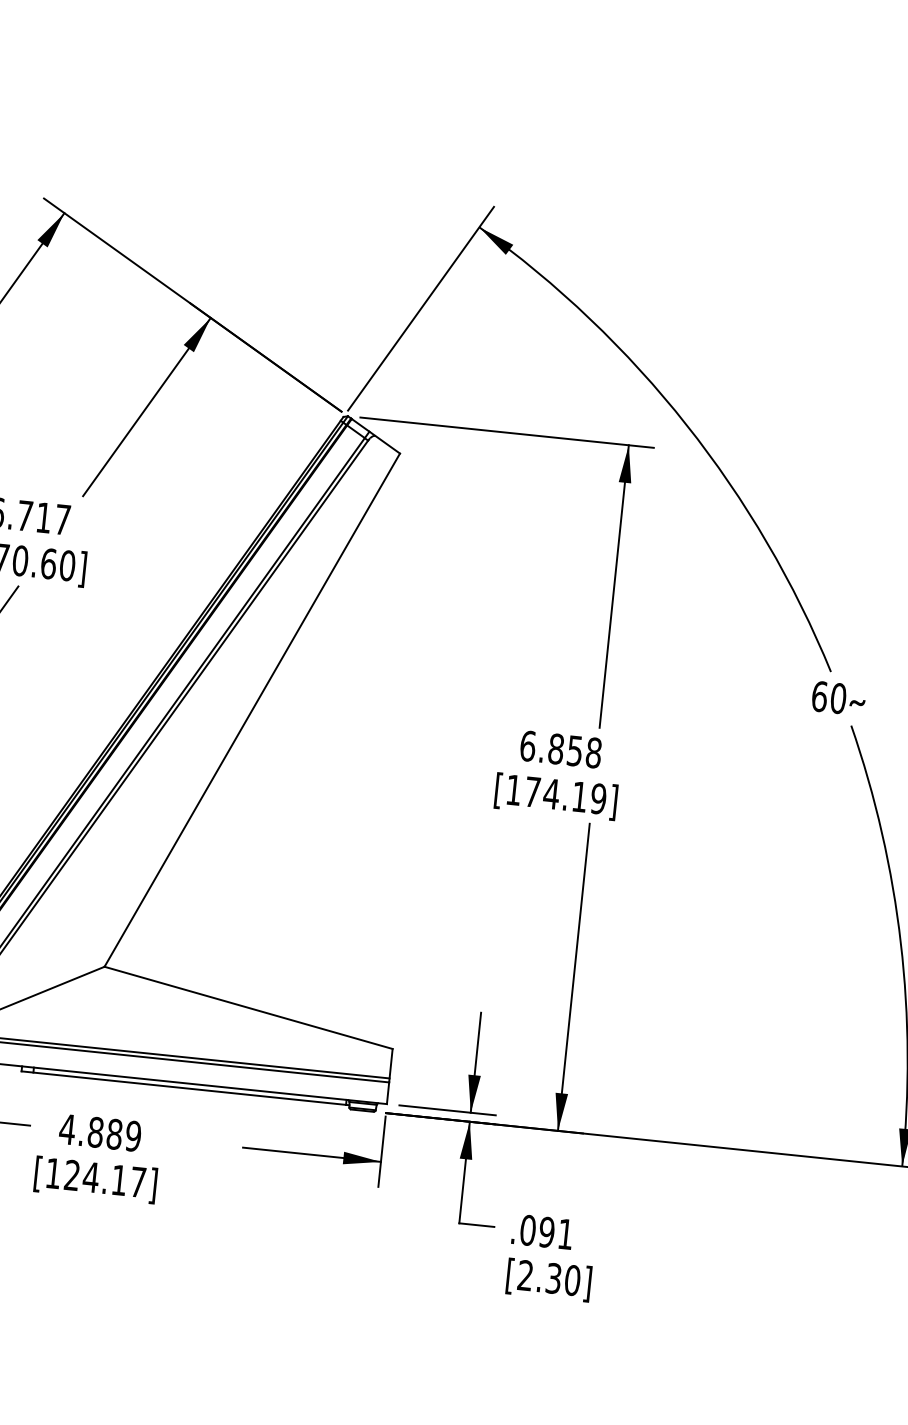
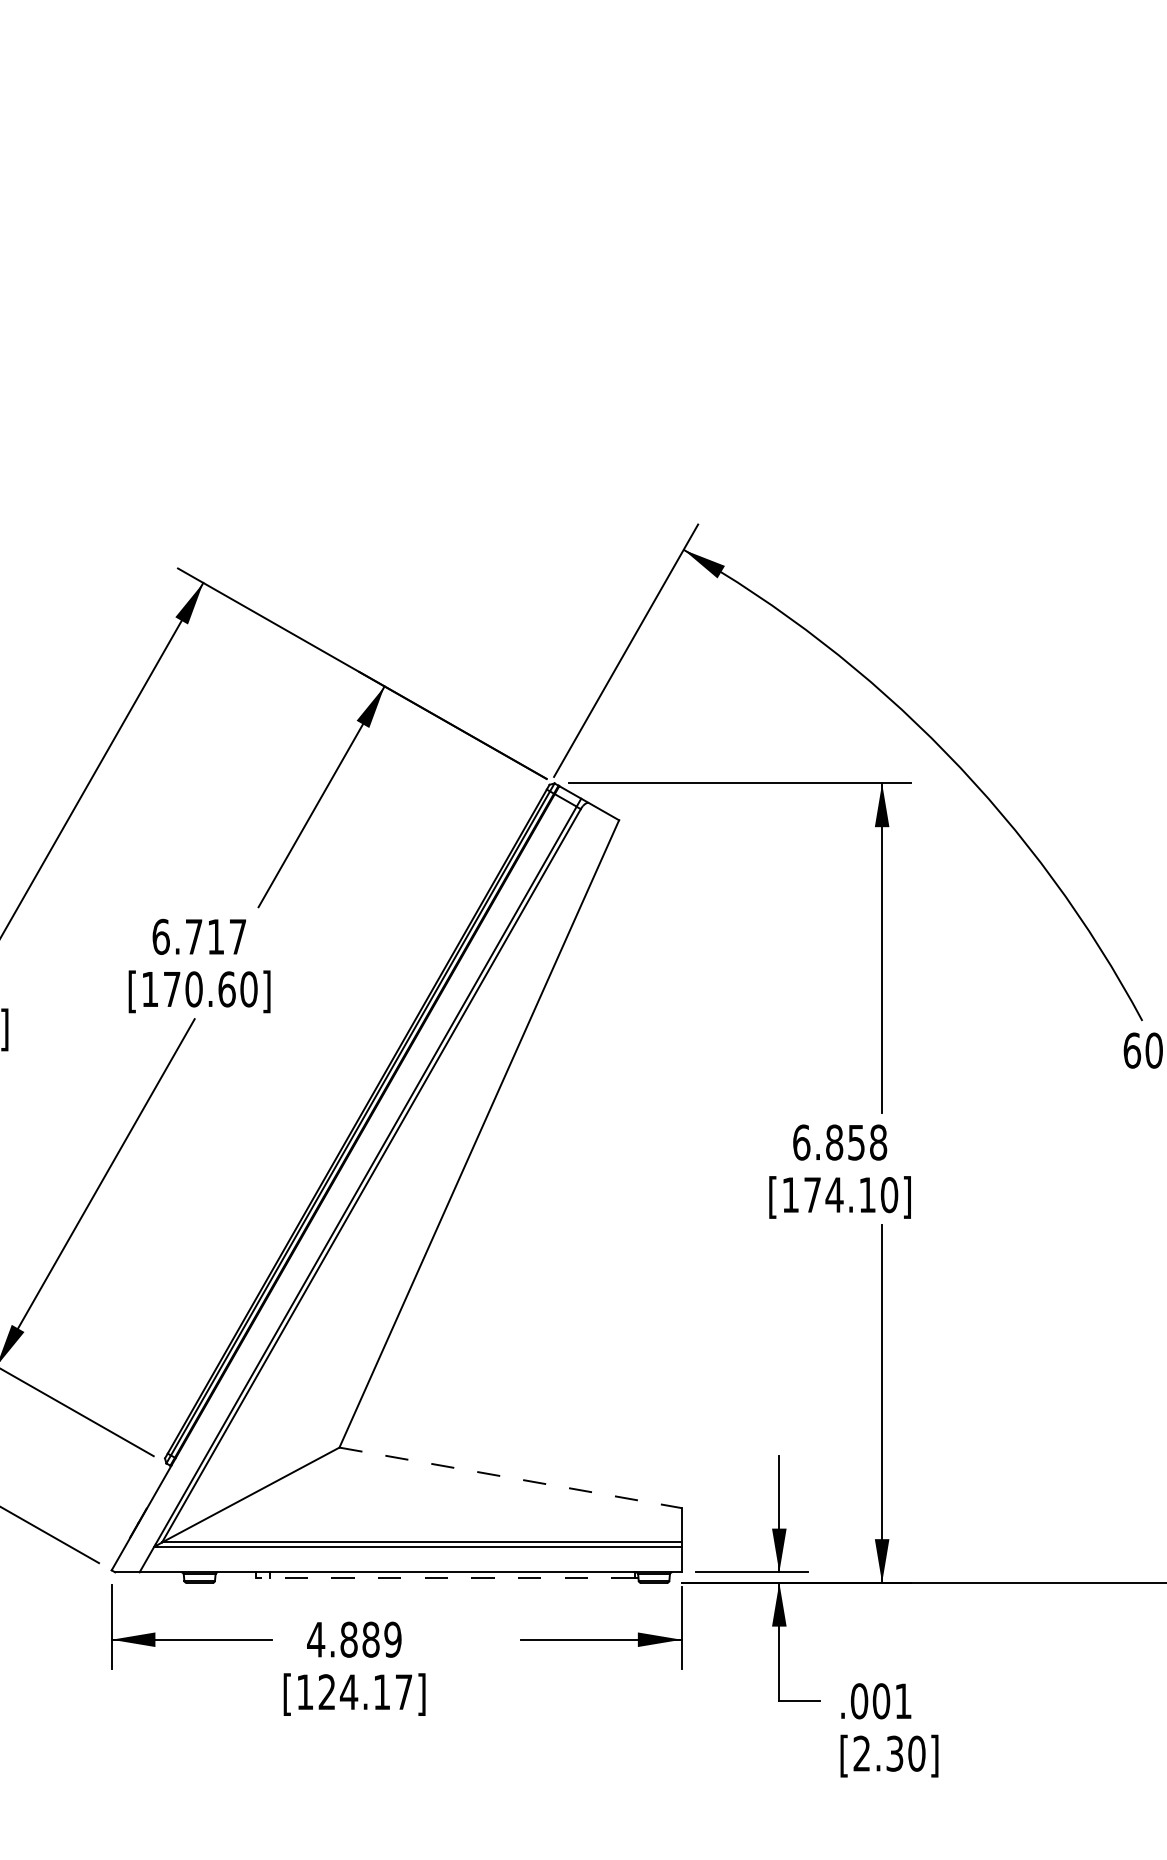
text: (598, 799) -> (889, 1195), [174.19] -> [174.10]
line: (248, 1007) -> (510, 1477), solid -> dashed
line: (183, 1088) -> (444, 1578), solid -> dashed
text: (546, 1232) -> (881, 1701), .091 -> .001

